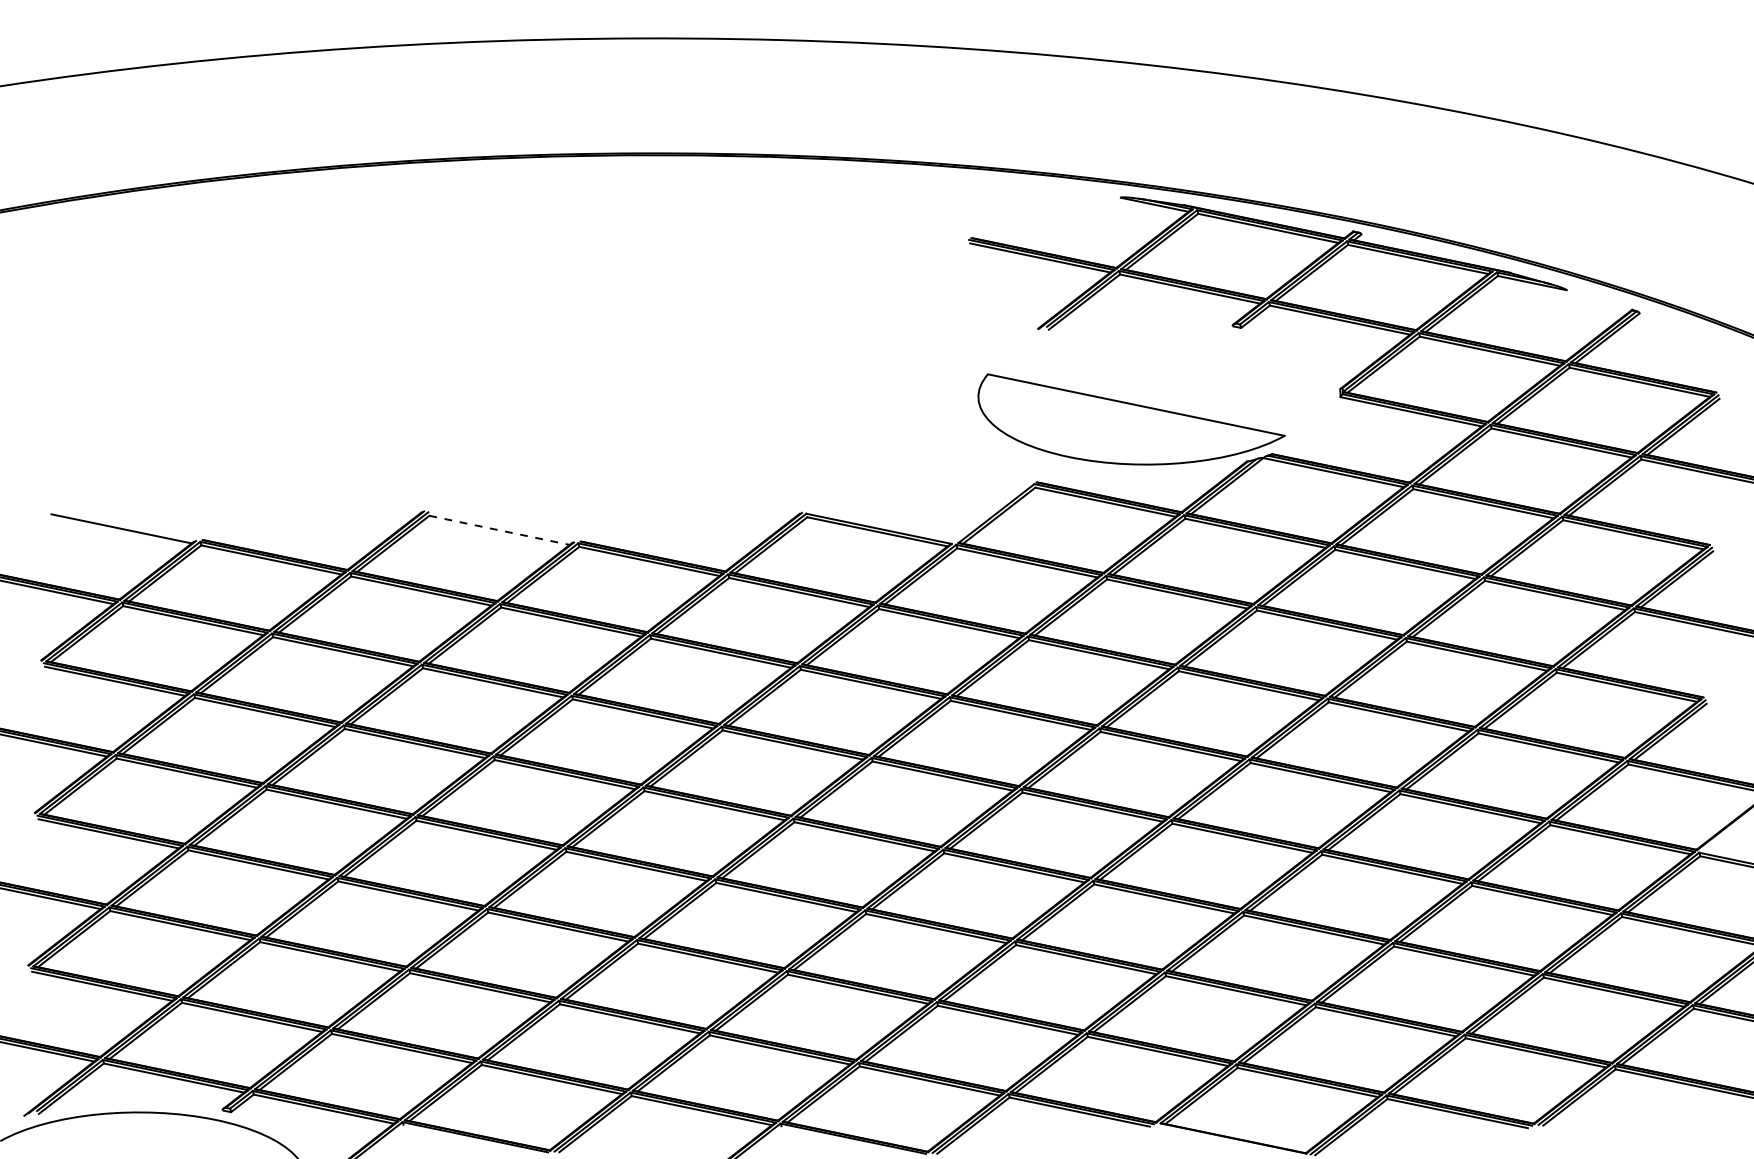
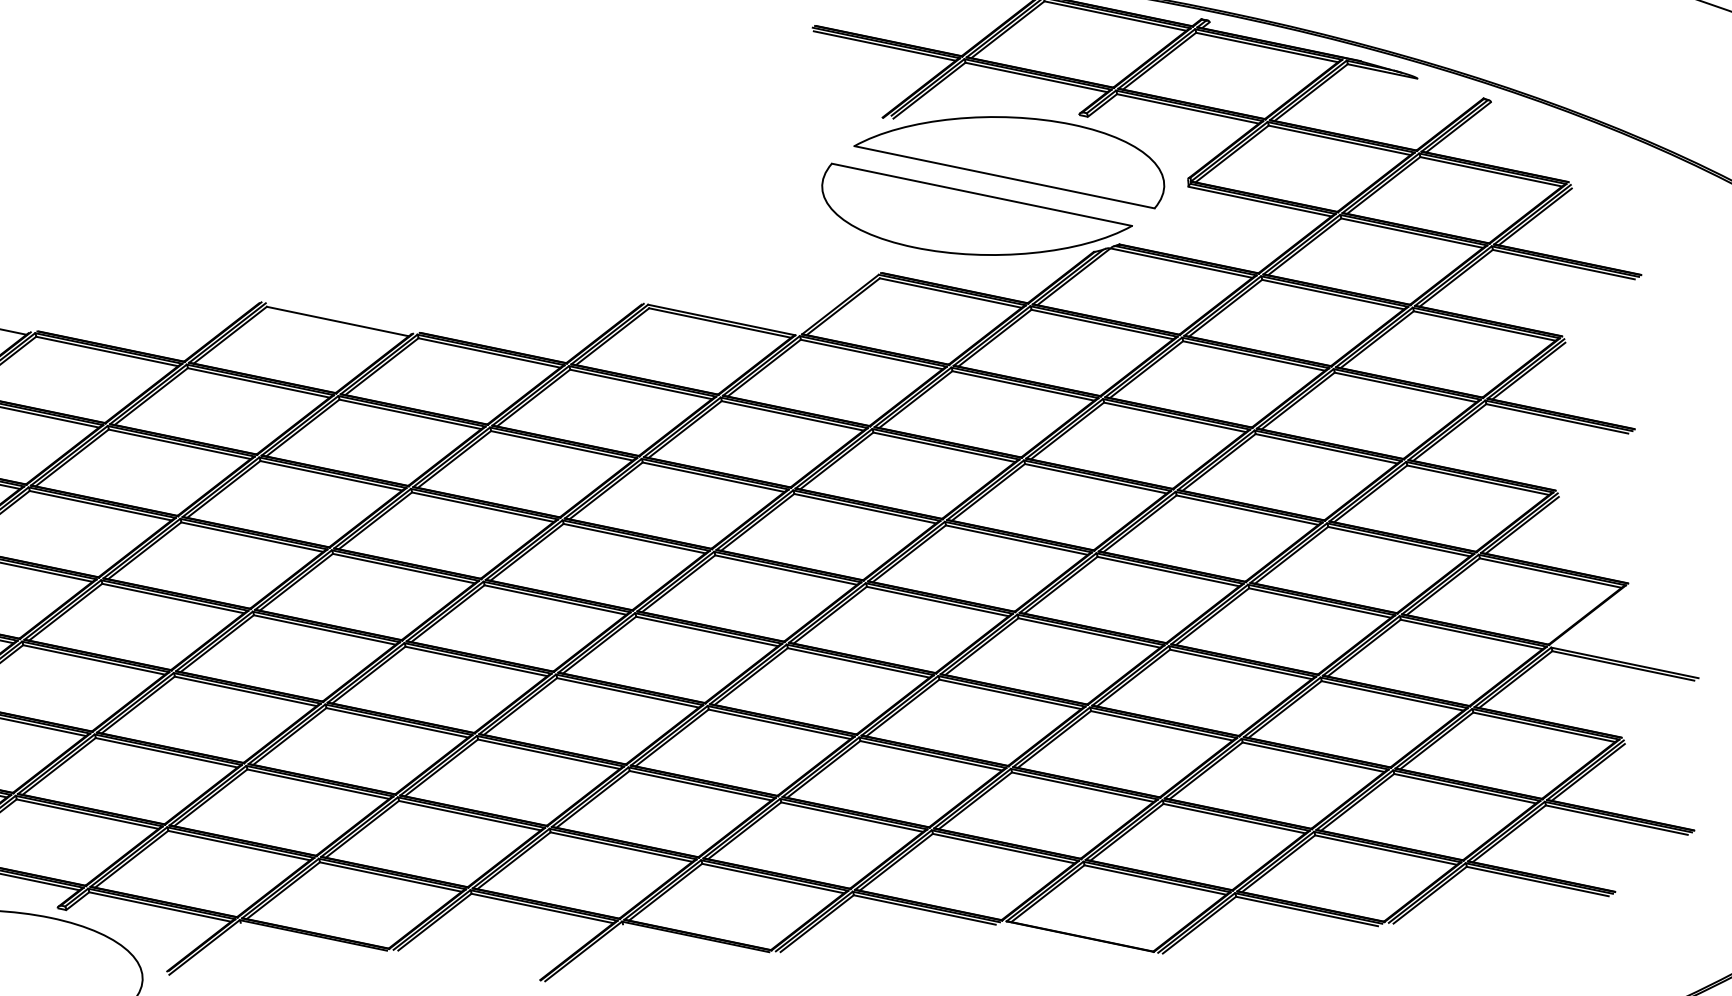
part: (1163, 373) -> (1009, 162), added
line: (499, 530) -> (337, 321), dashed -> solid

